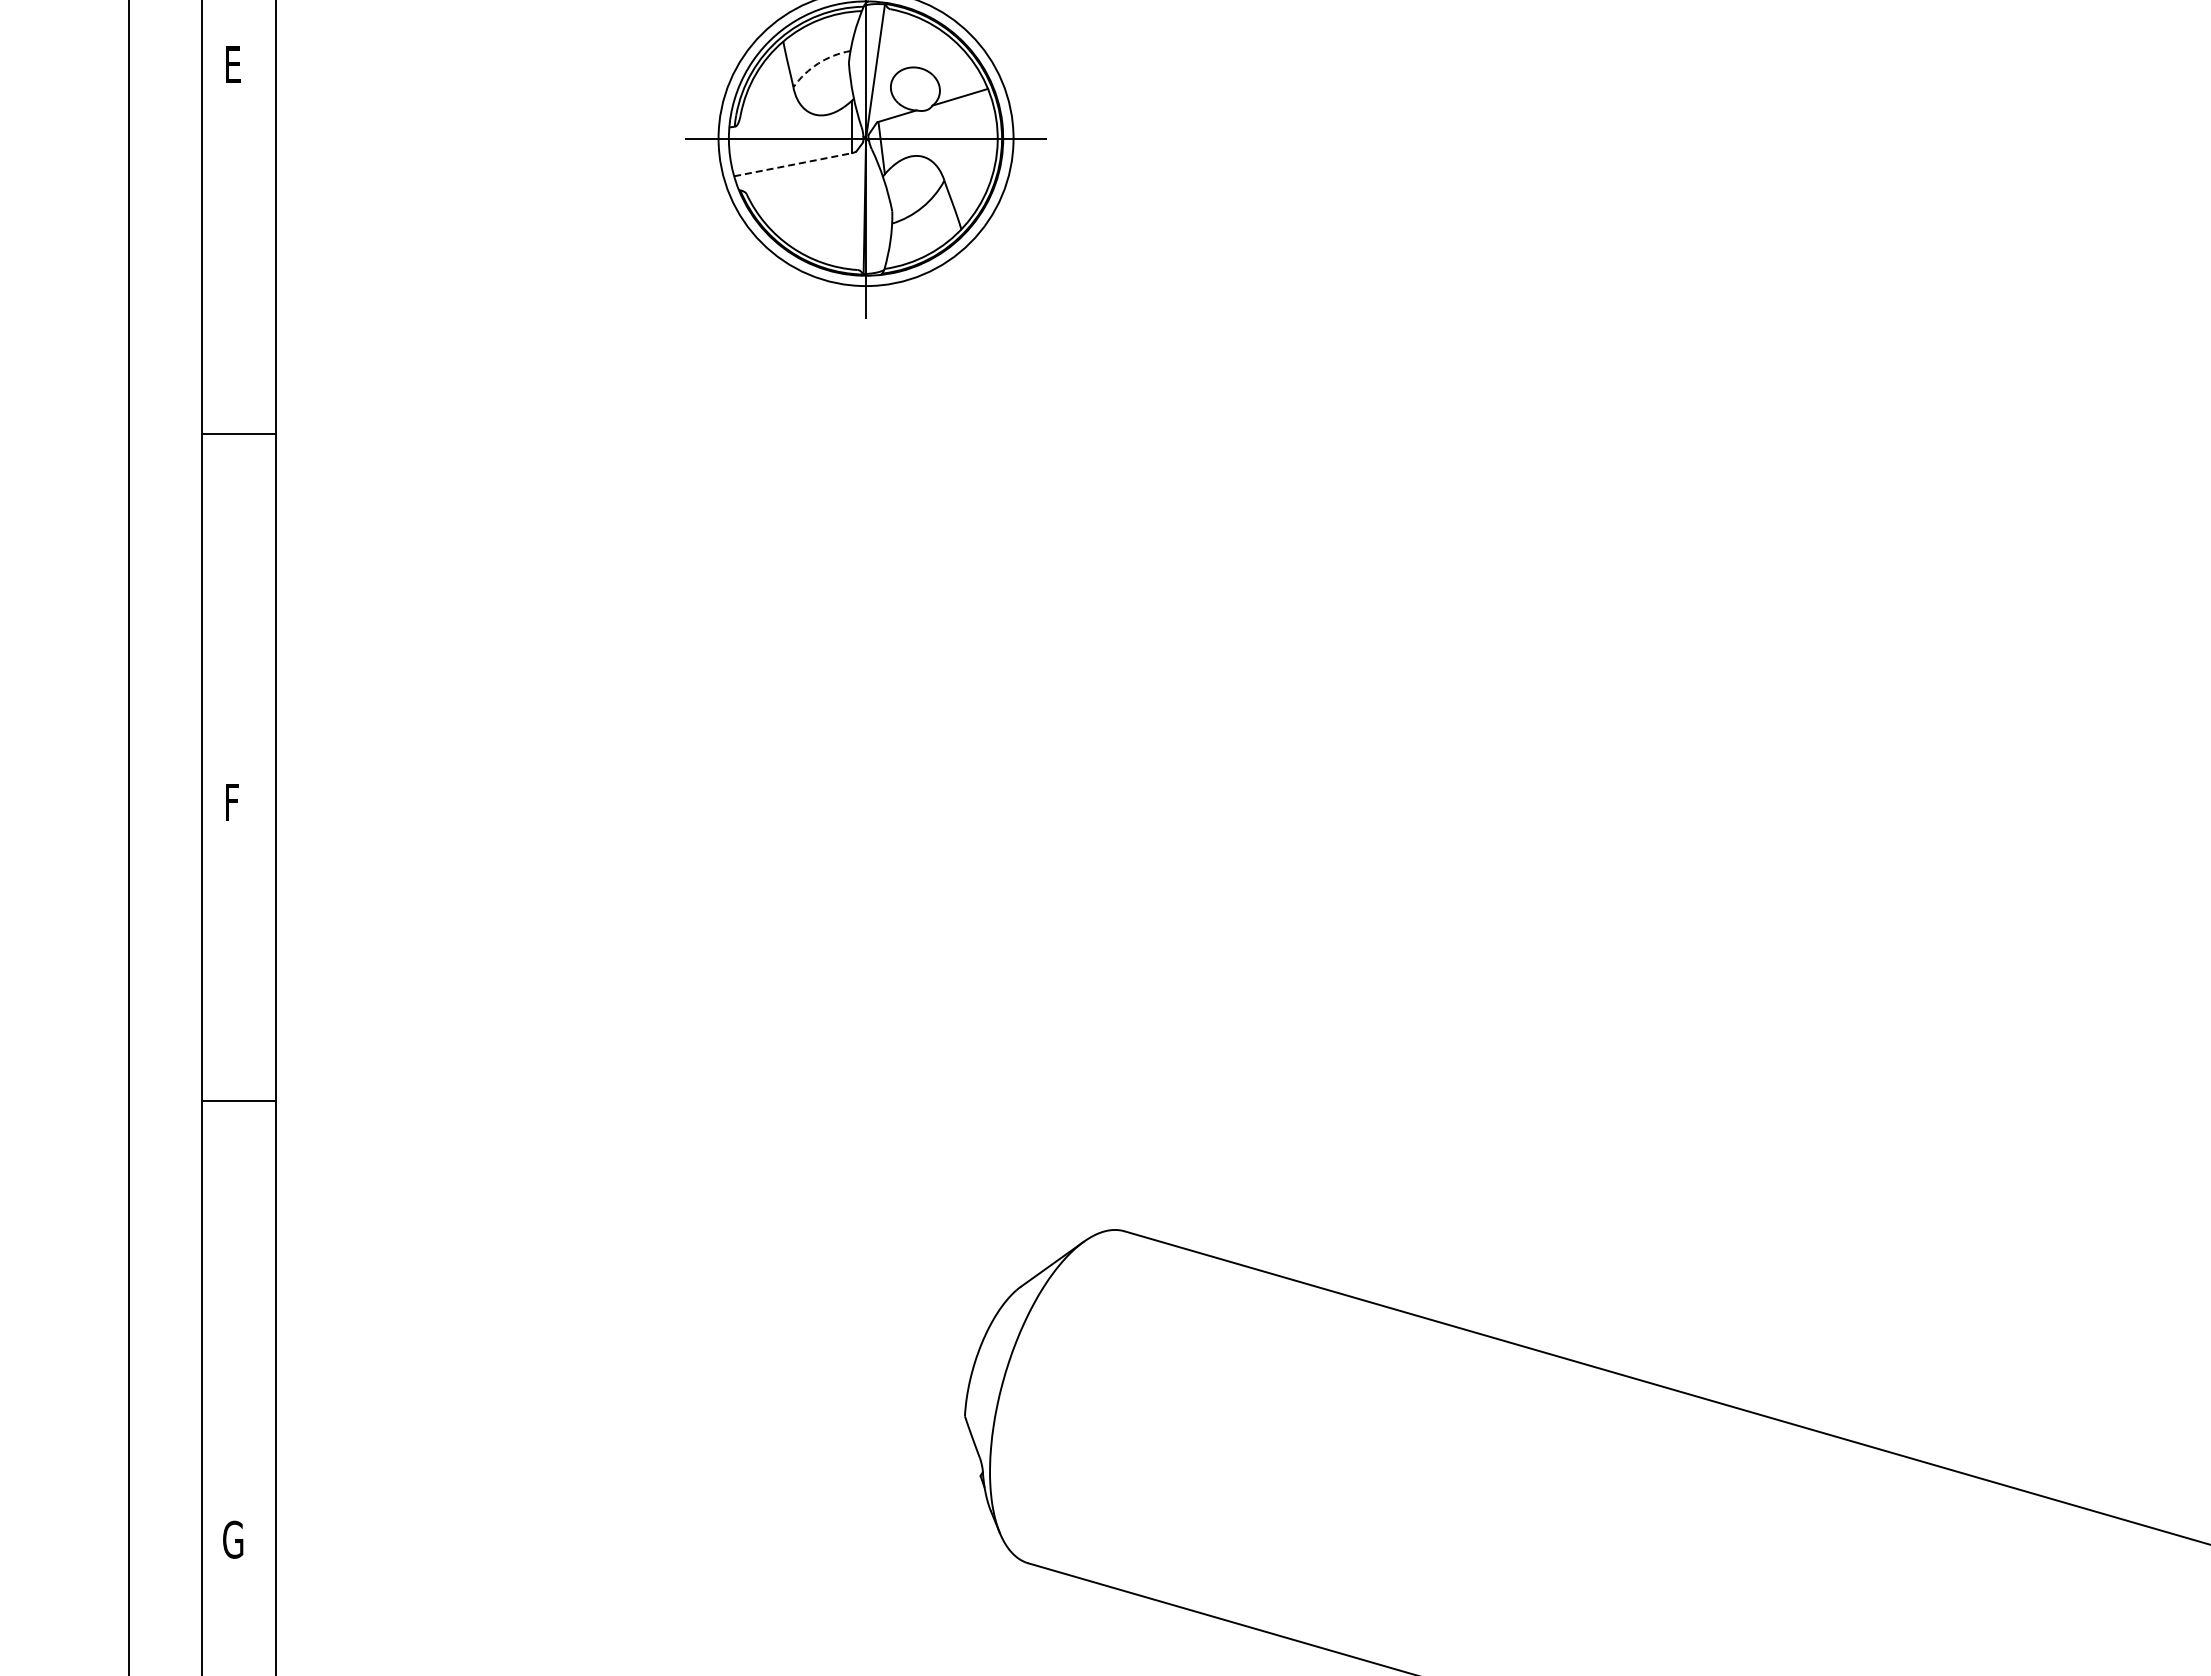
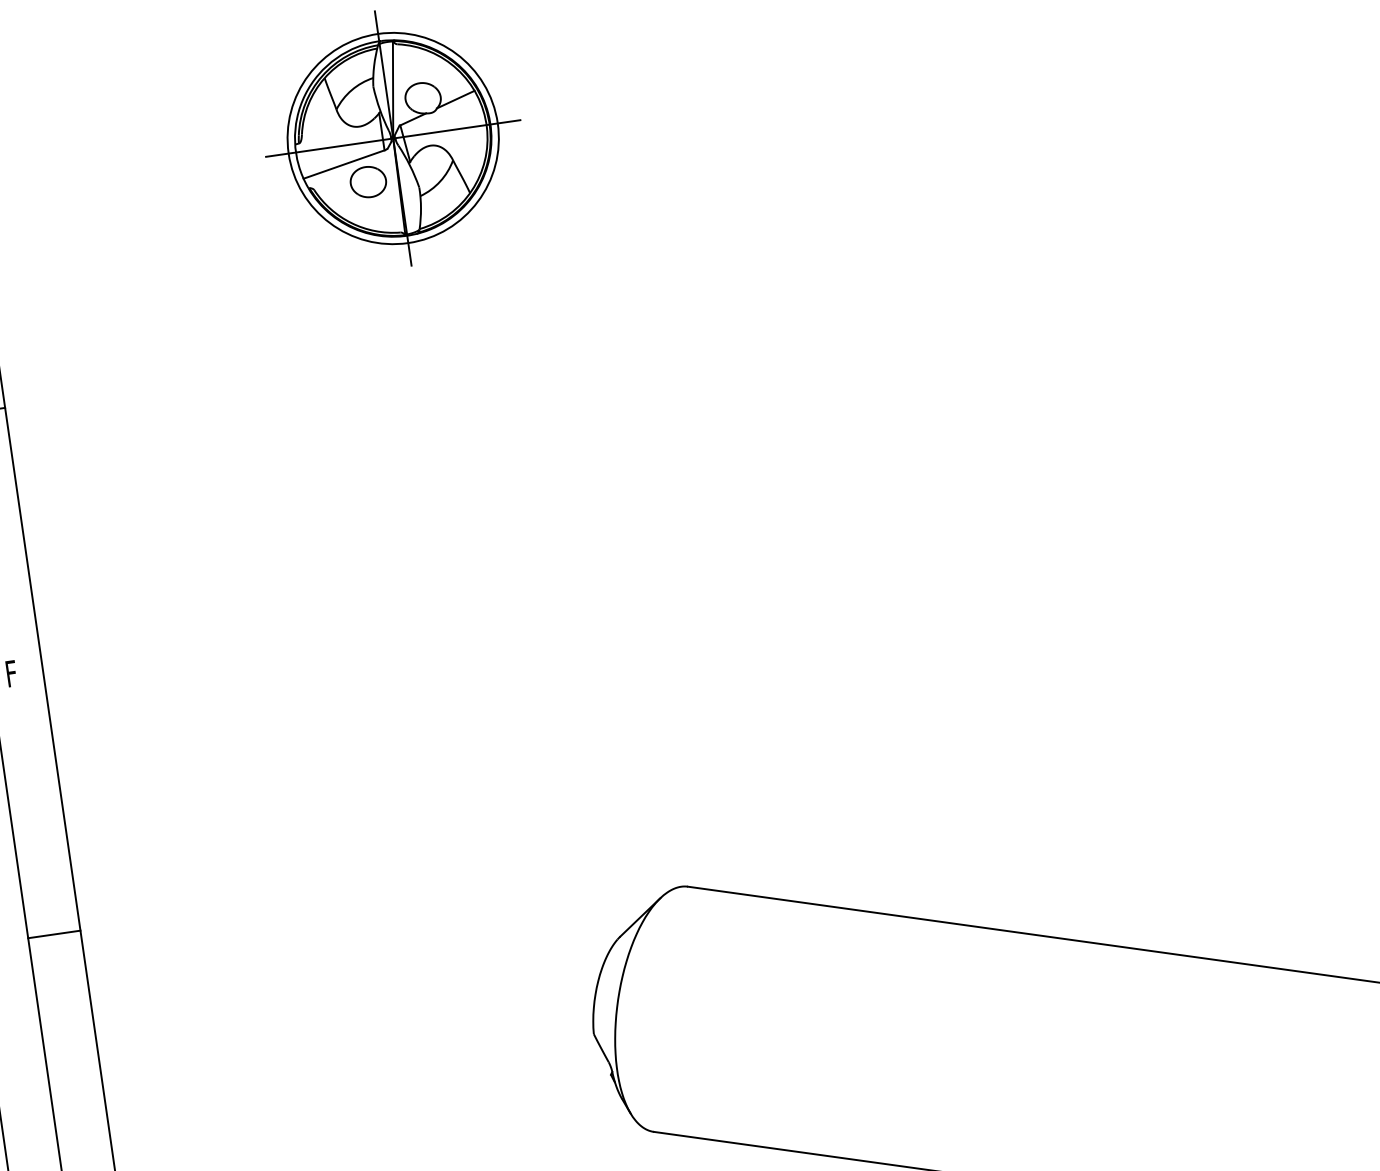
arc: (818, 63) -> (351, 90), dashed -> solid
line: (792, 164) -> (343, 164), dashed -> solid
part: (822, 193) -> (367, 181), added
line: (239, 1101) -> (54, 934), moved

